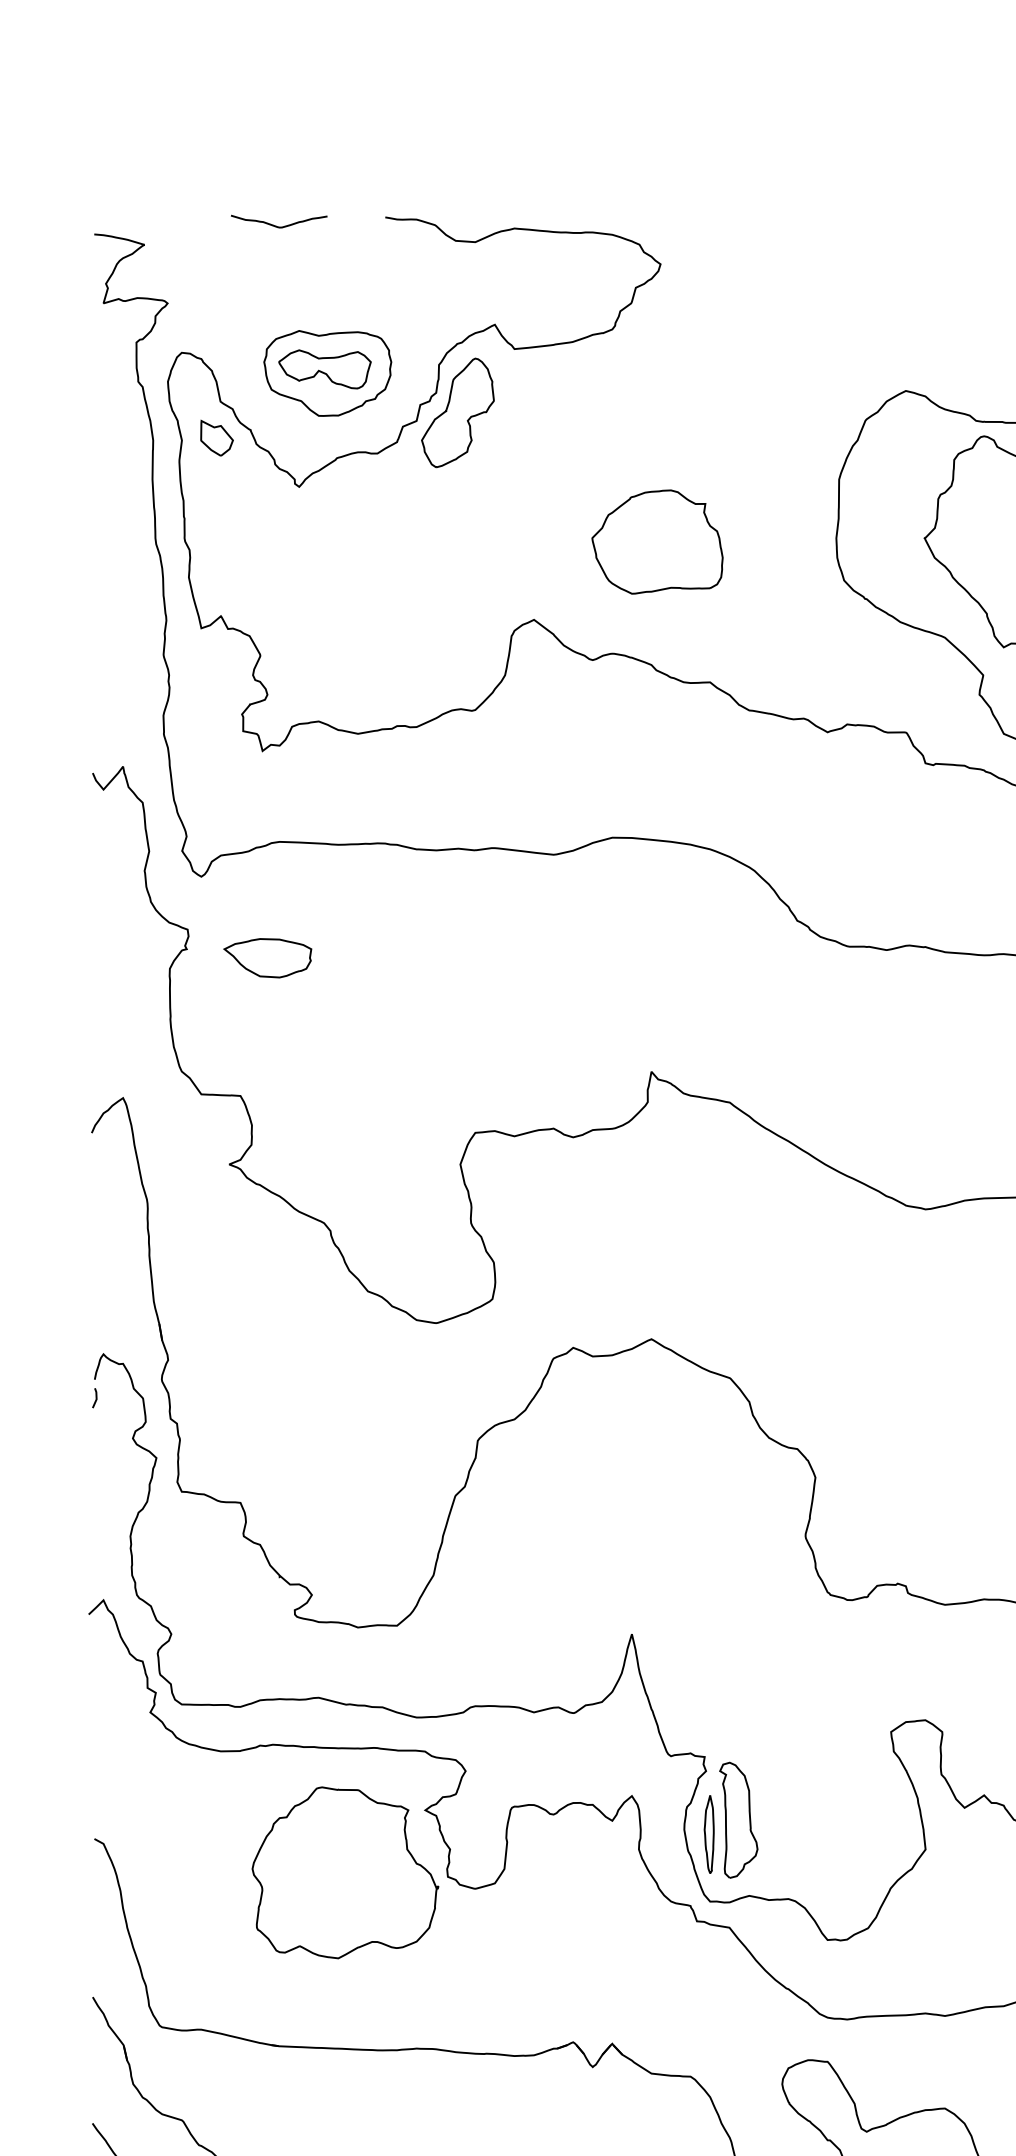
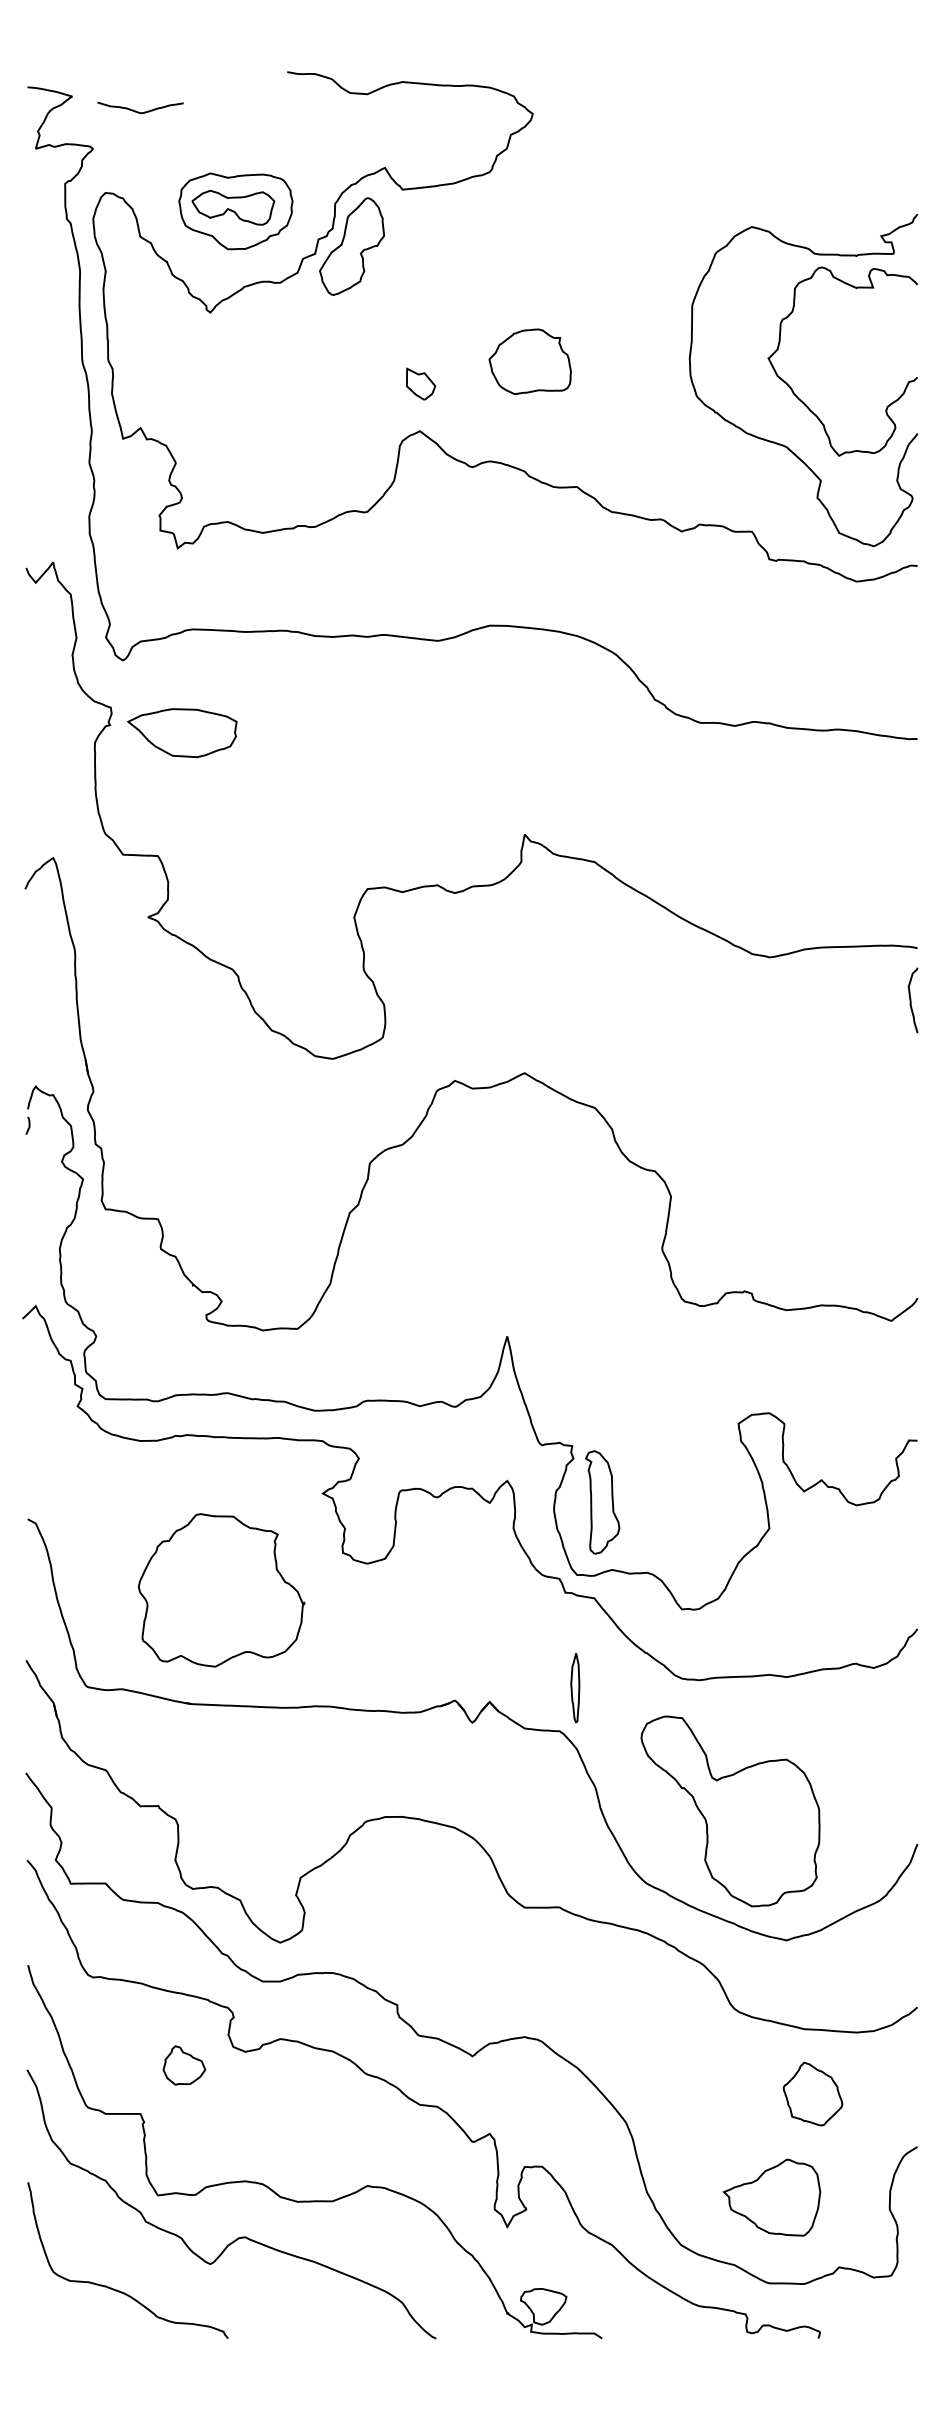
curve: (276, 225) -> (138, 111), moved
part: (217, 437) -> (421, 383), moved
part: (657, 541) -> (530, 361), size x0.7
part: (267, 958) -> (182, 733), size x1.4
part: (709, 1834) -> (575, 1688), moved
part: (345, 1872) -> (221, 1590), moved

